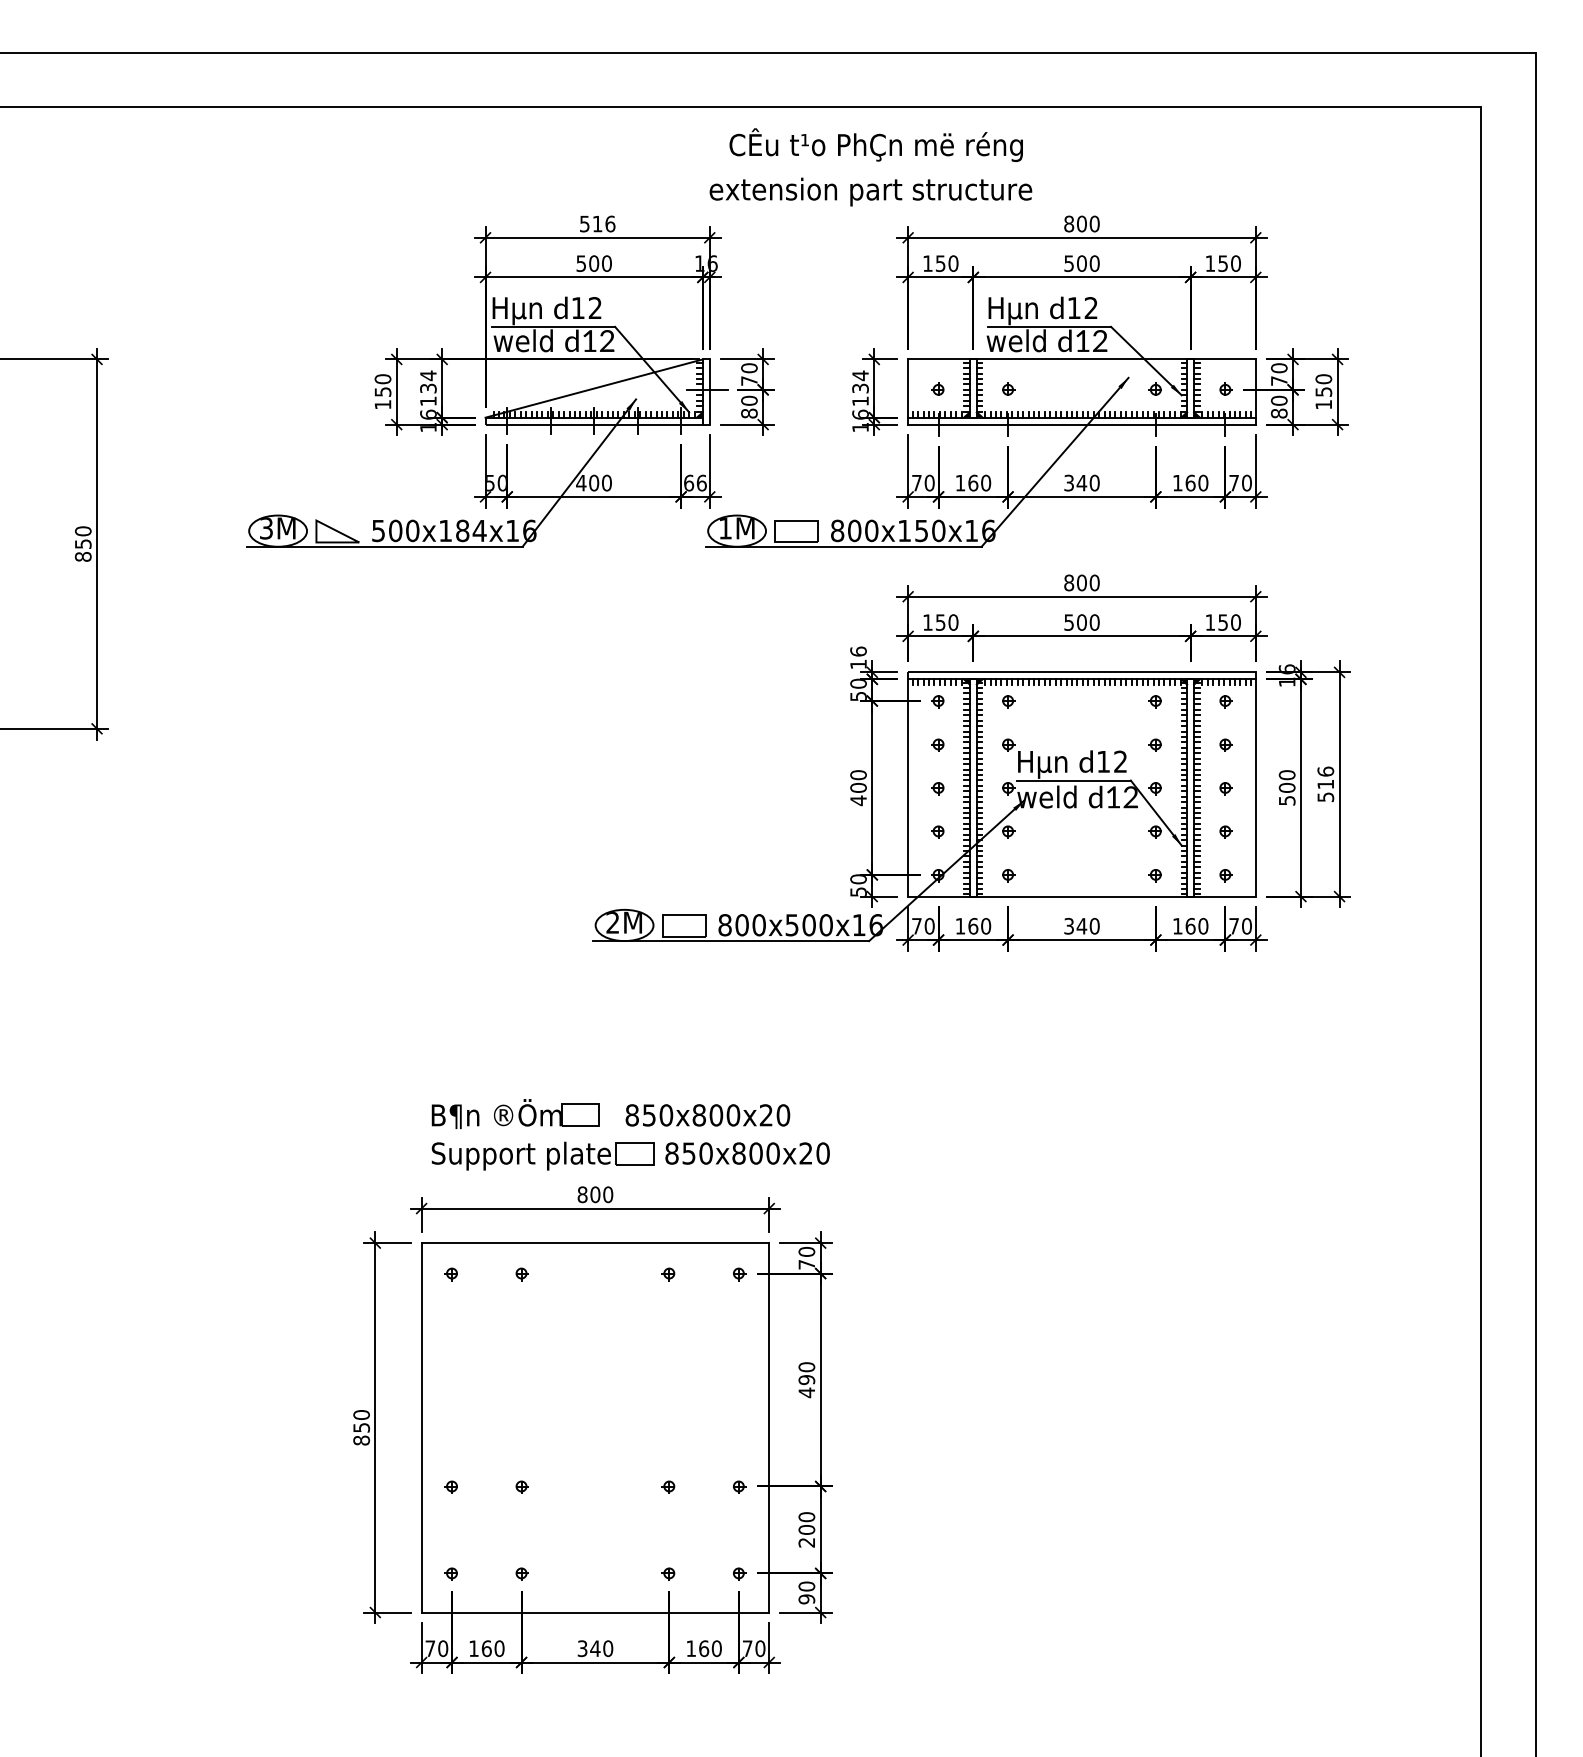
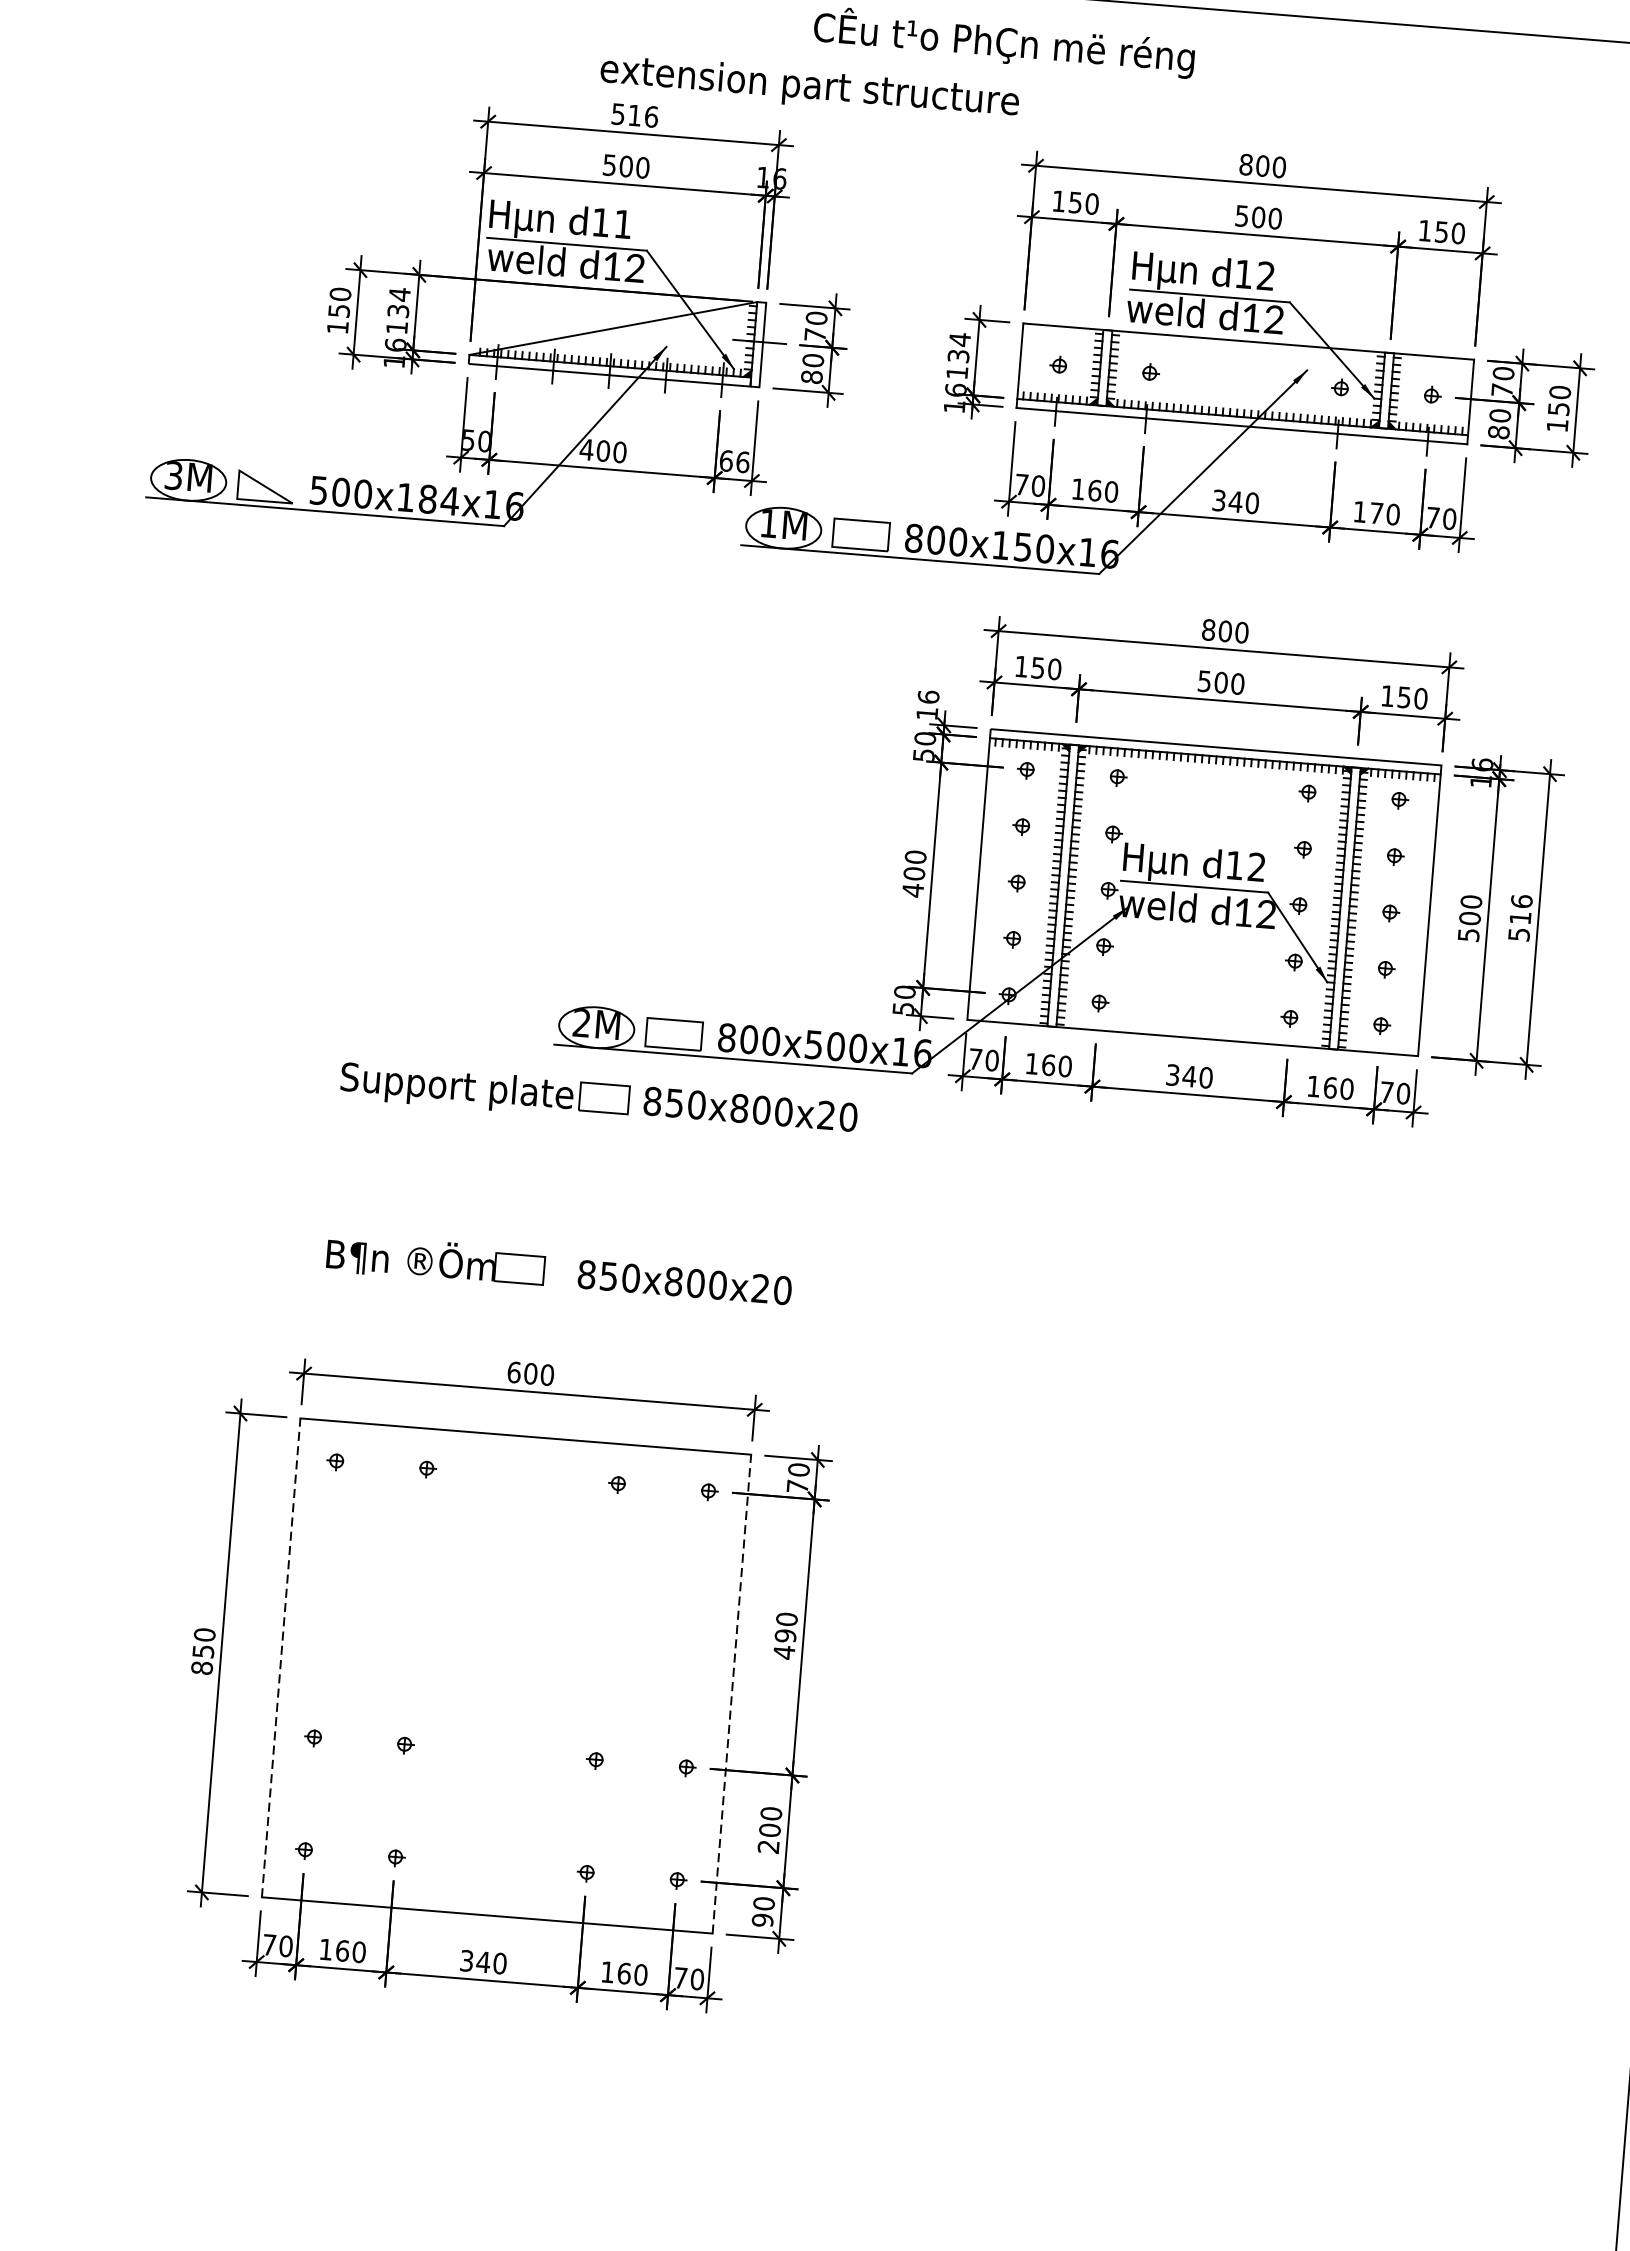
text: (870, 191) -> (809, 87), moved
text: (594, 307) -> (622, 223), 12 -> 11
text: (1190, 482) -> (1376, 512), 160 -> 170
part: (630, 1155) -> (598, 1099), moved
text: (582, 1194) -> (514, 1372), 800 -> 600
line: (421, 1427) -> (281, 1657), solid -> dashed
line: (769, 1427) -> (732, 1693), solid -> dashed

